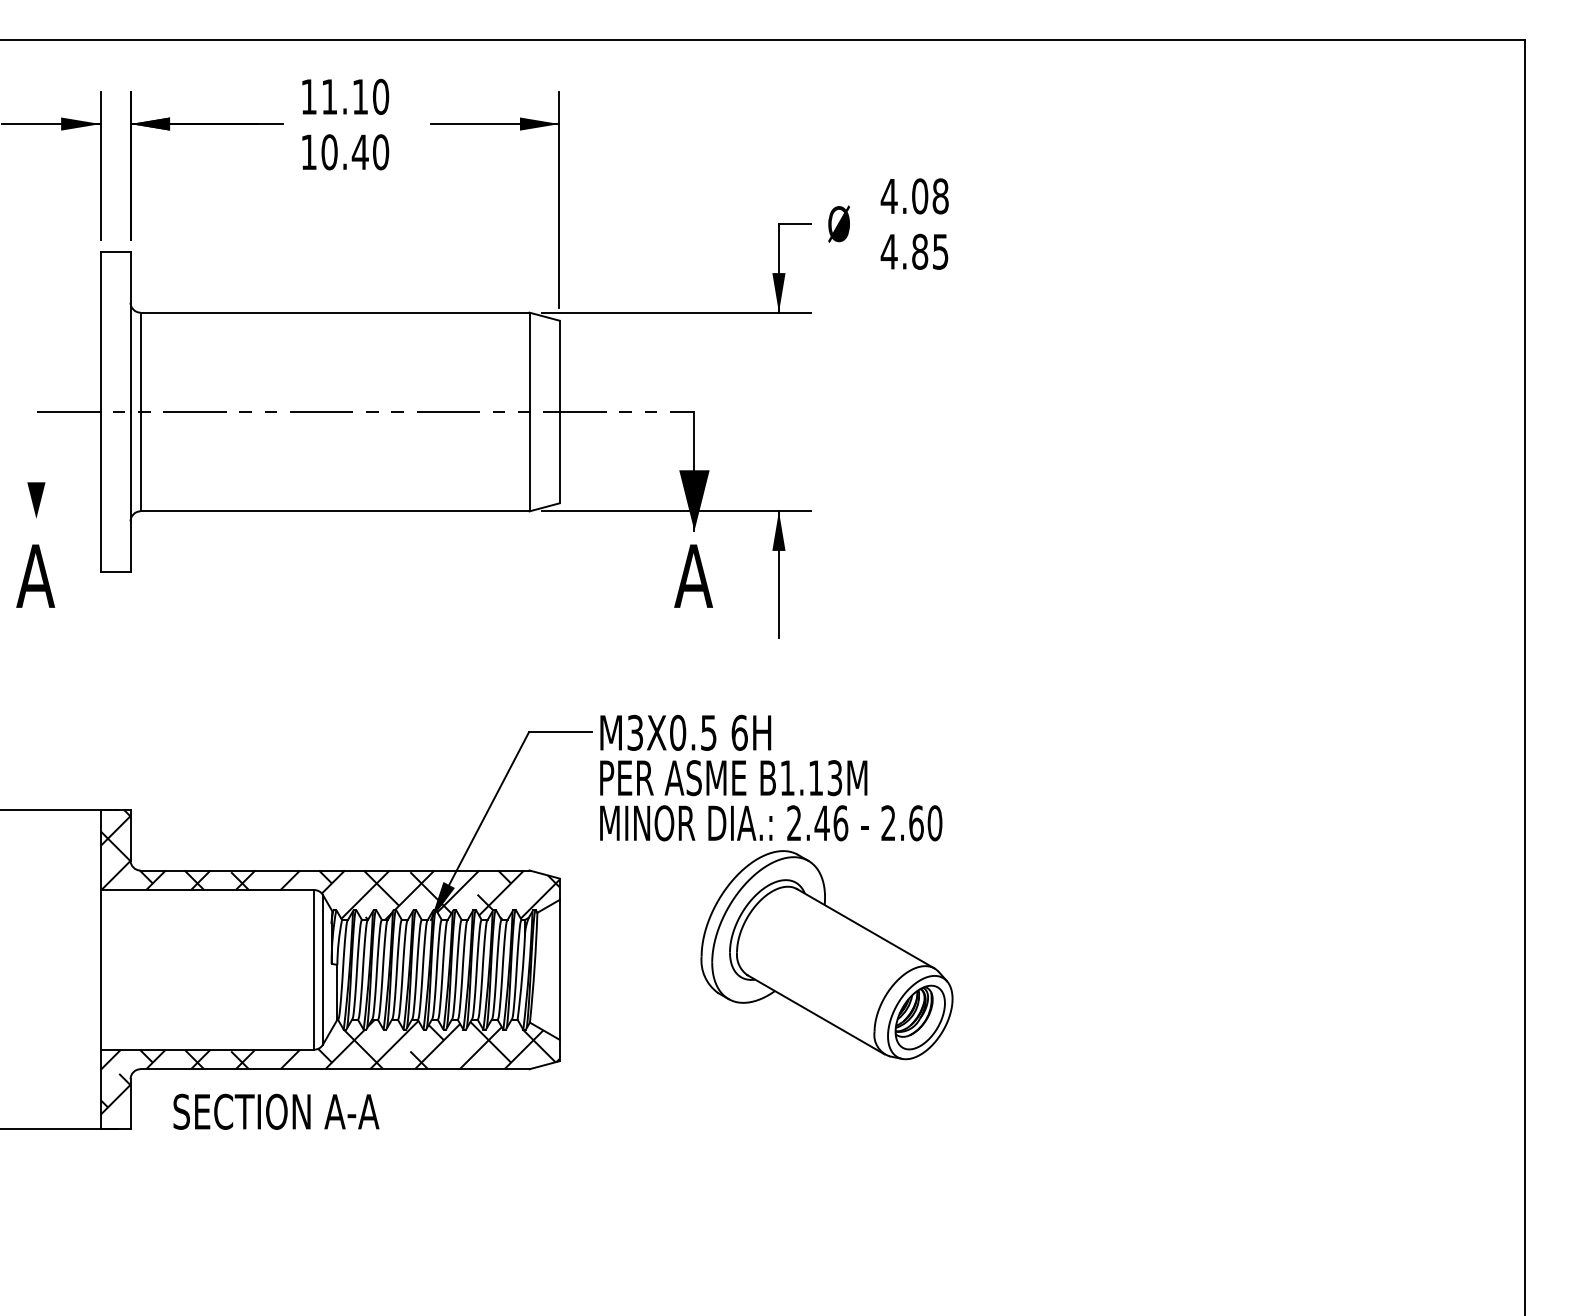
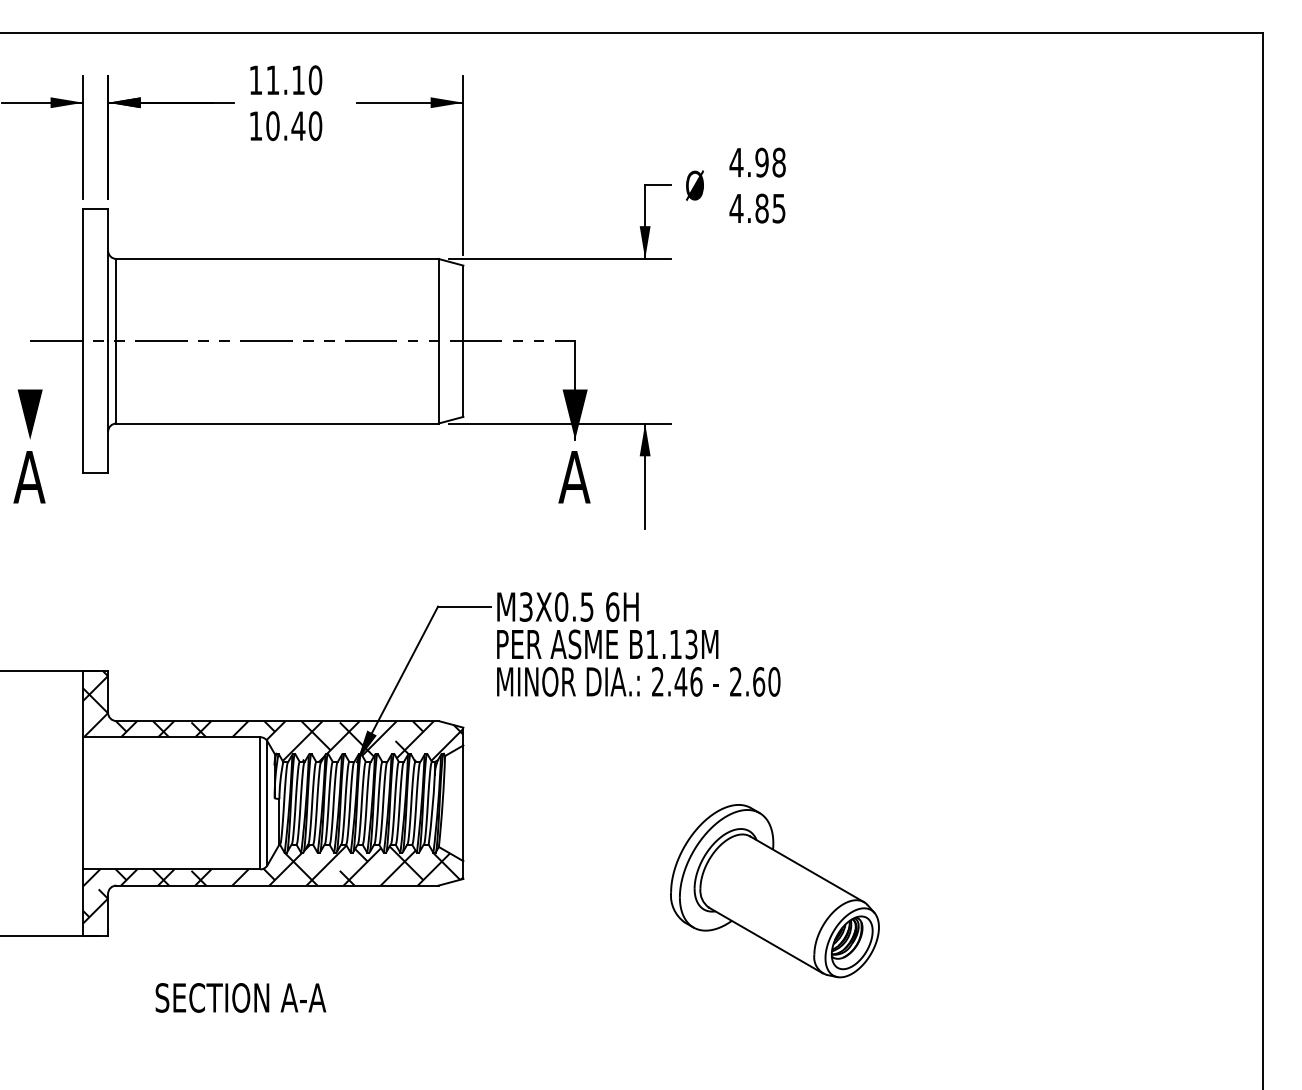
text: (919, 196) -> (761, 162), 4.08 -> 4.98
part: (35, 500) -> (29, 414), size x1.67
part: (826, 955) -> (774, 891), moved
text: (275, 1111) -> (240, 997), moved

